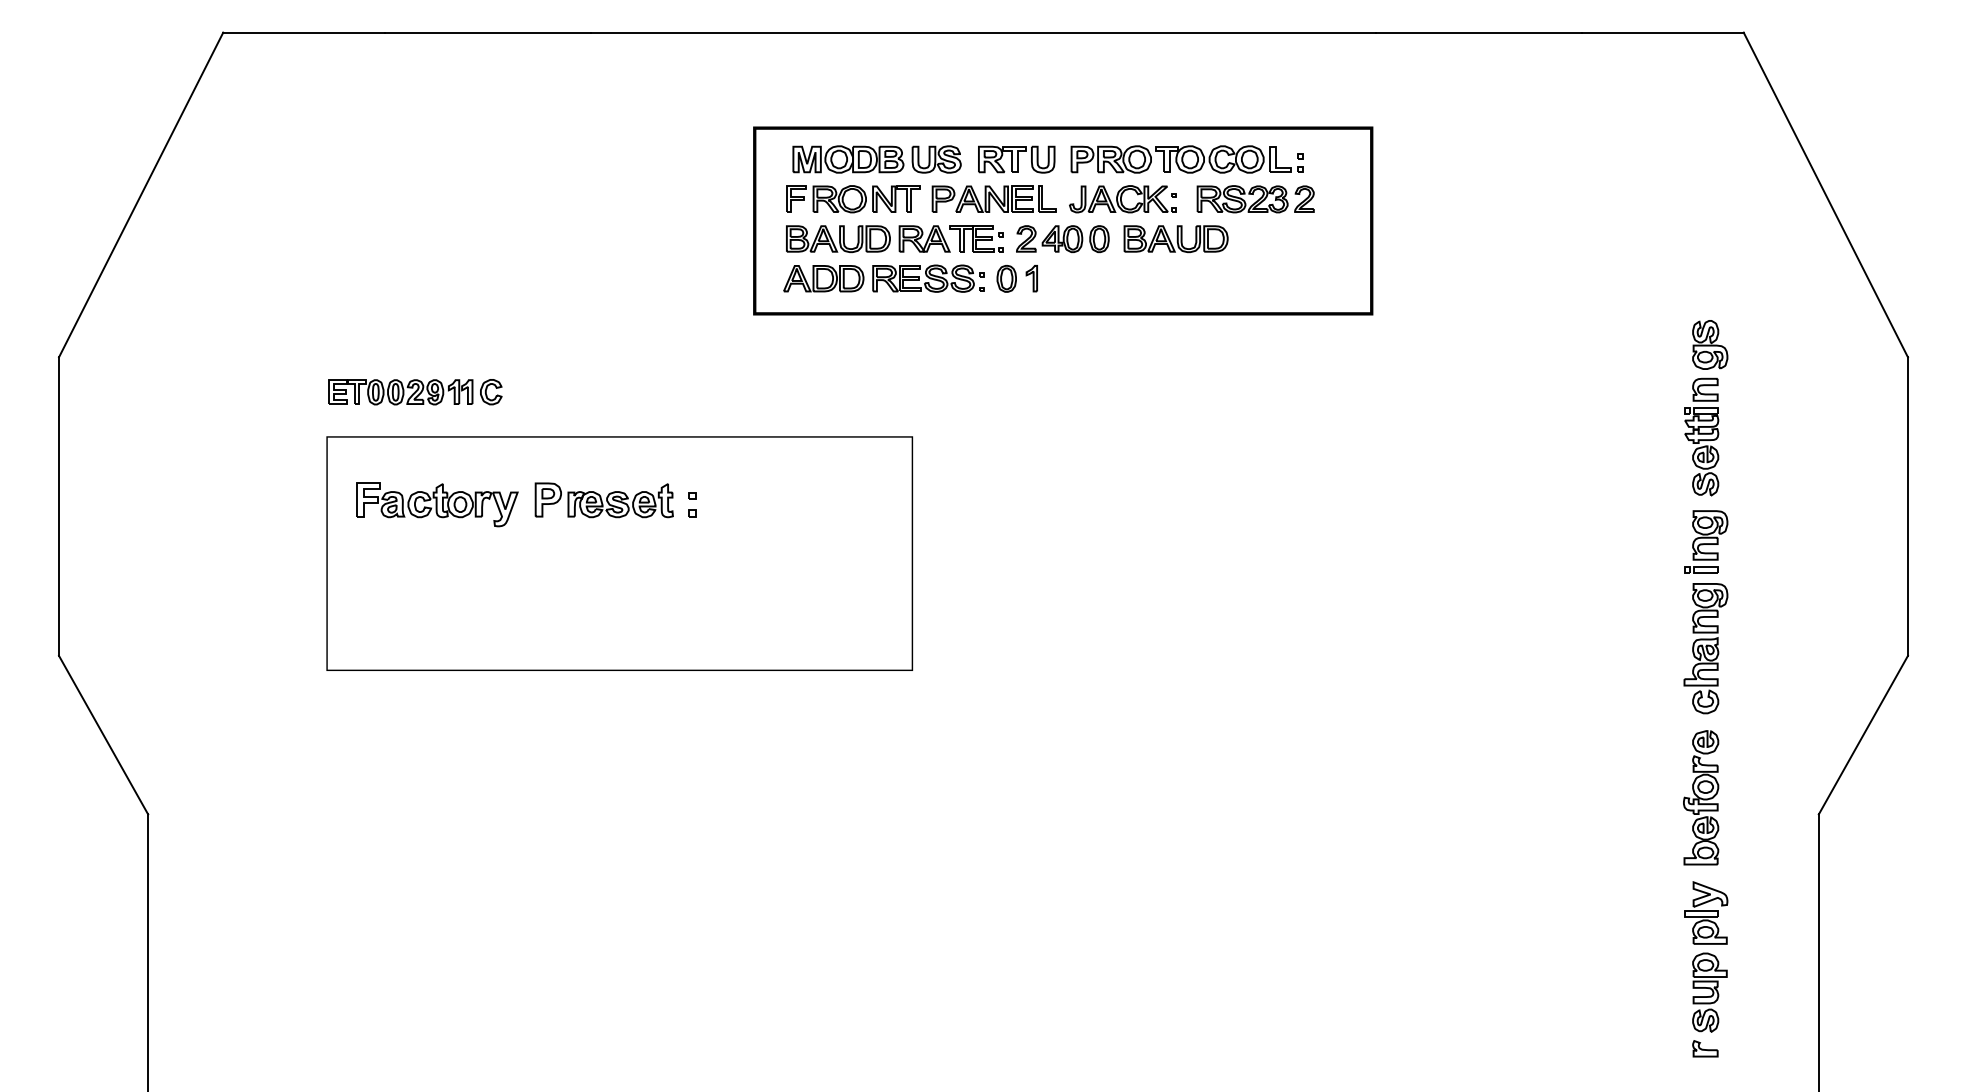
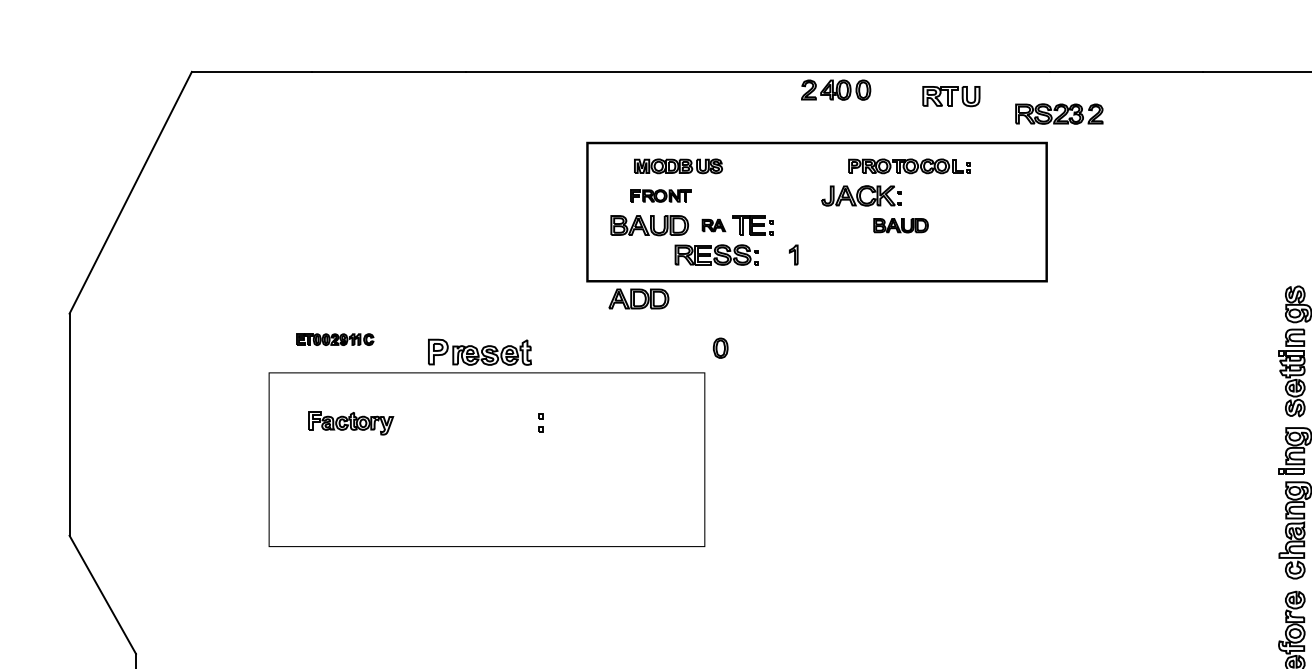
part: (876, 159) -> (678, 166), size x0.7
part: (1016, 159) -> (951, 96), moved
part: (1186, 159) -> (908, 166), size x0.7
part: (993, 198) -> (765, 195), removed
part: (853, 199) -> (660, 196), size x0.6
part: (1255, 199) -> (1059, 114), moved
part: (924, 238) -> (713, 225), size x0.6
part: (1062, 239) -> (835, 90), moved
part: (1175, 239) -> (900, 225), size x0.7
part: (823, 278) -> (638, 298), moved
part: (1006, 278) -> (720, 347), moved
part: (415, 392) -> (334, 339), size x0.6
part: (603, 500) -> (479, 352), moved
part: (437, 504) -> (351, 423), size x0.7

